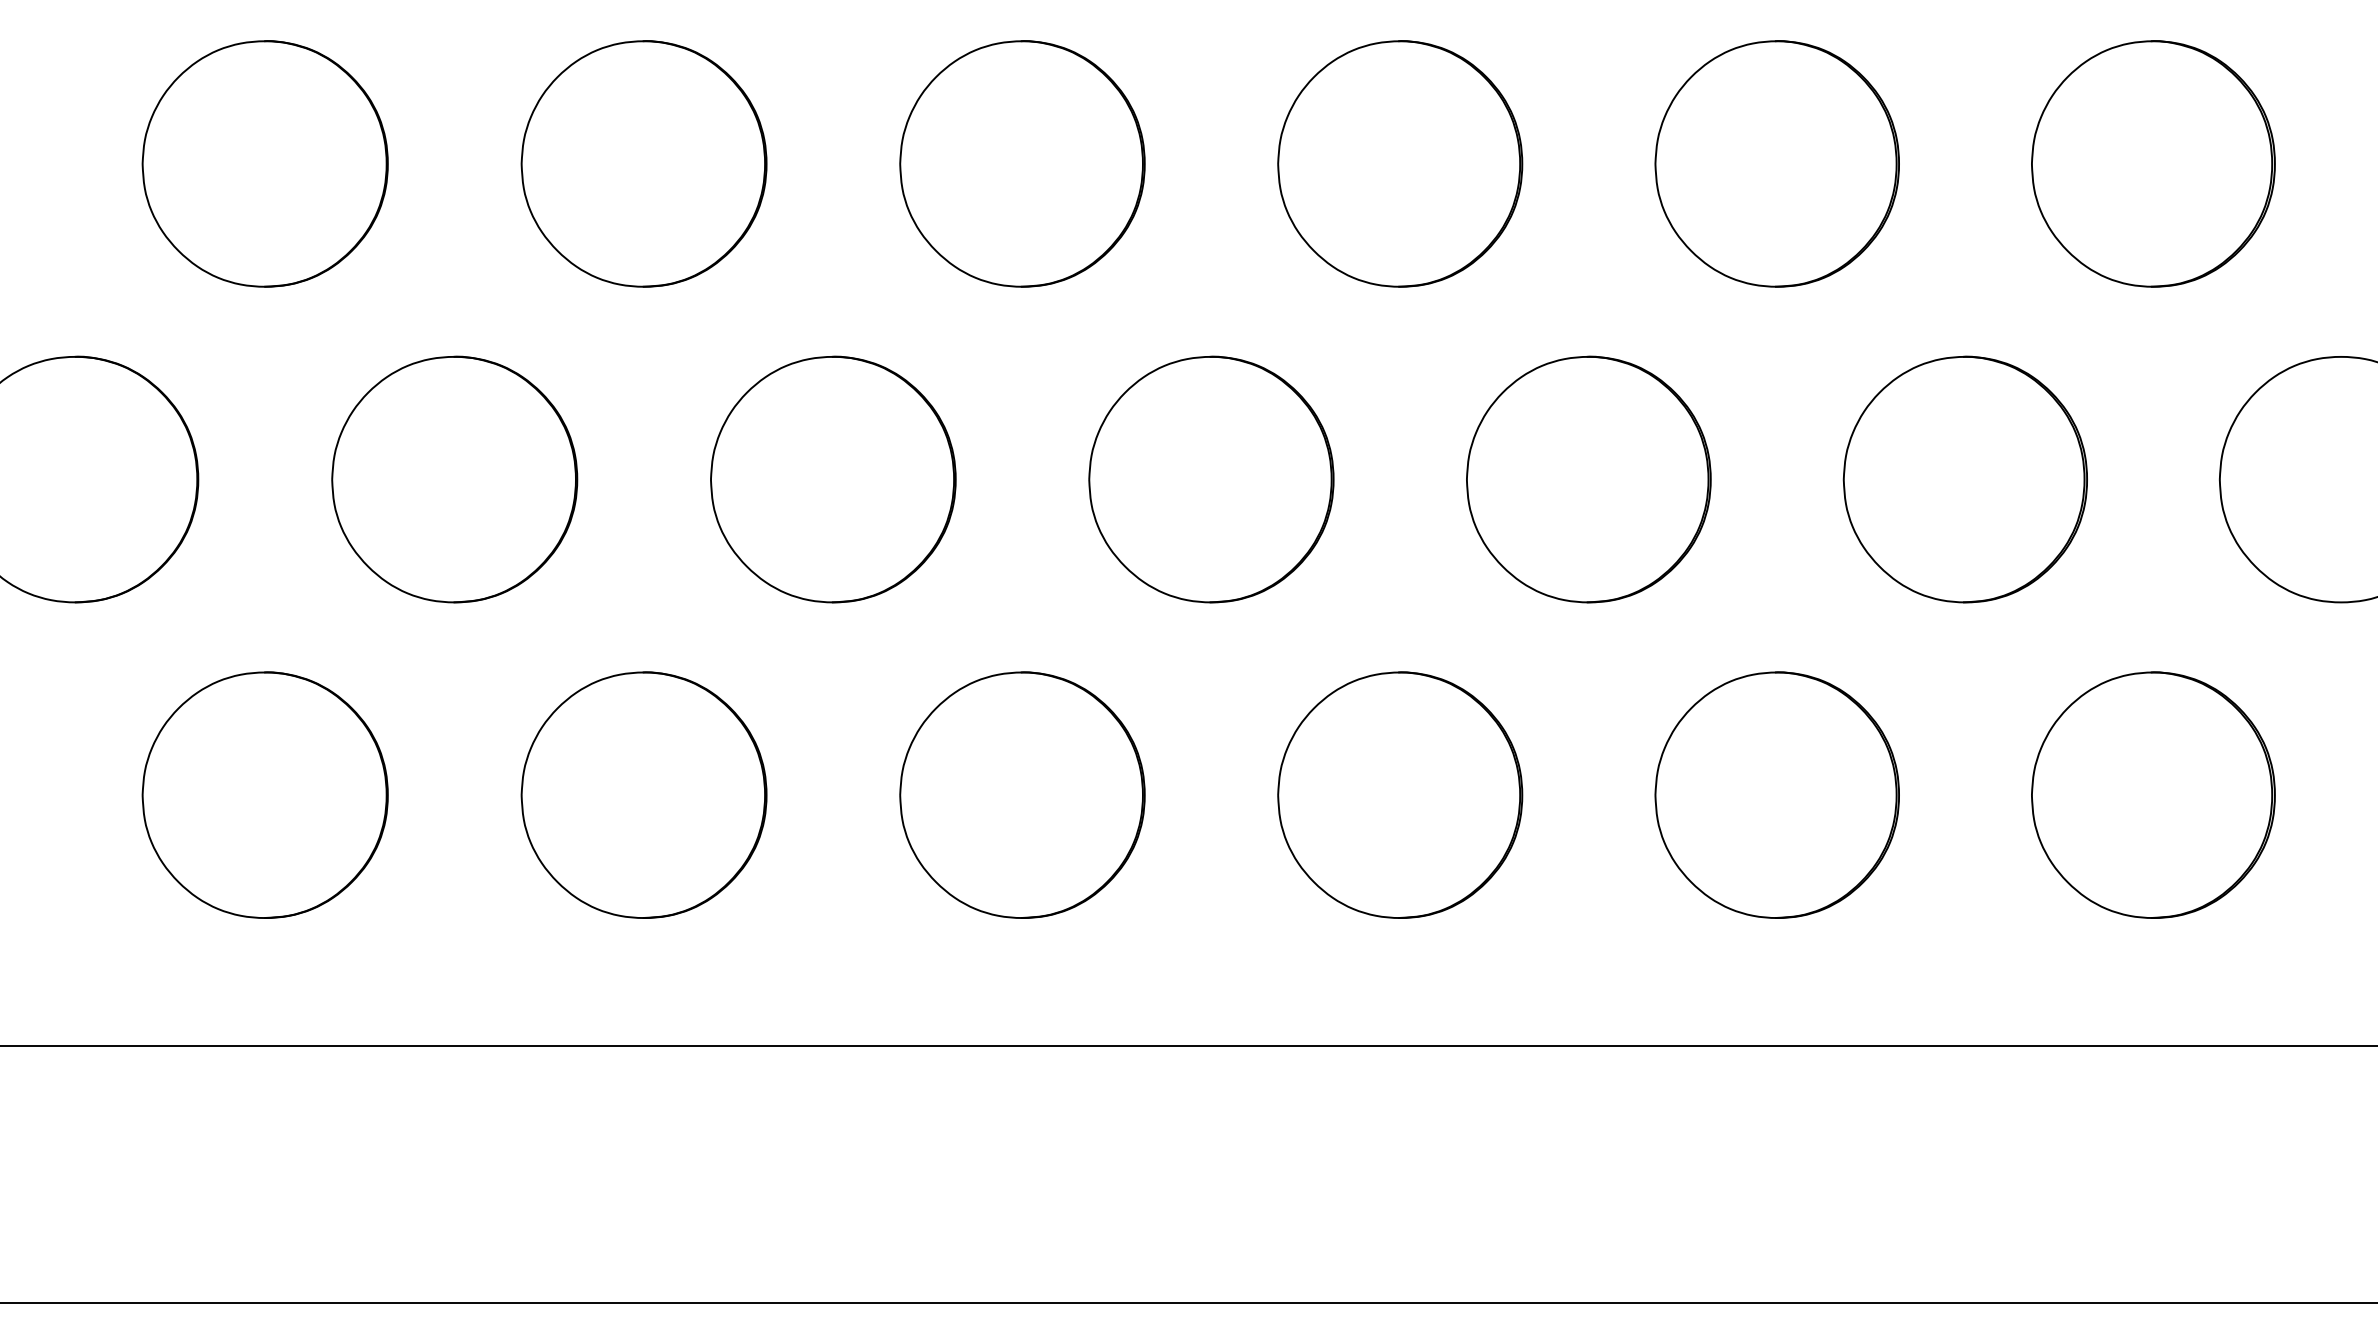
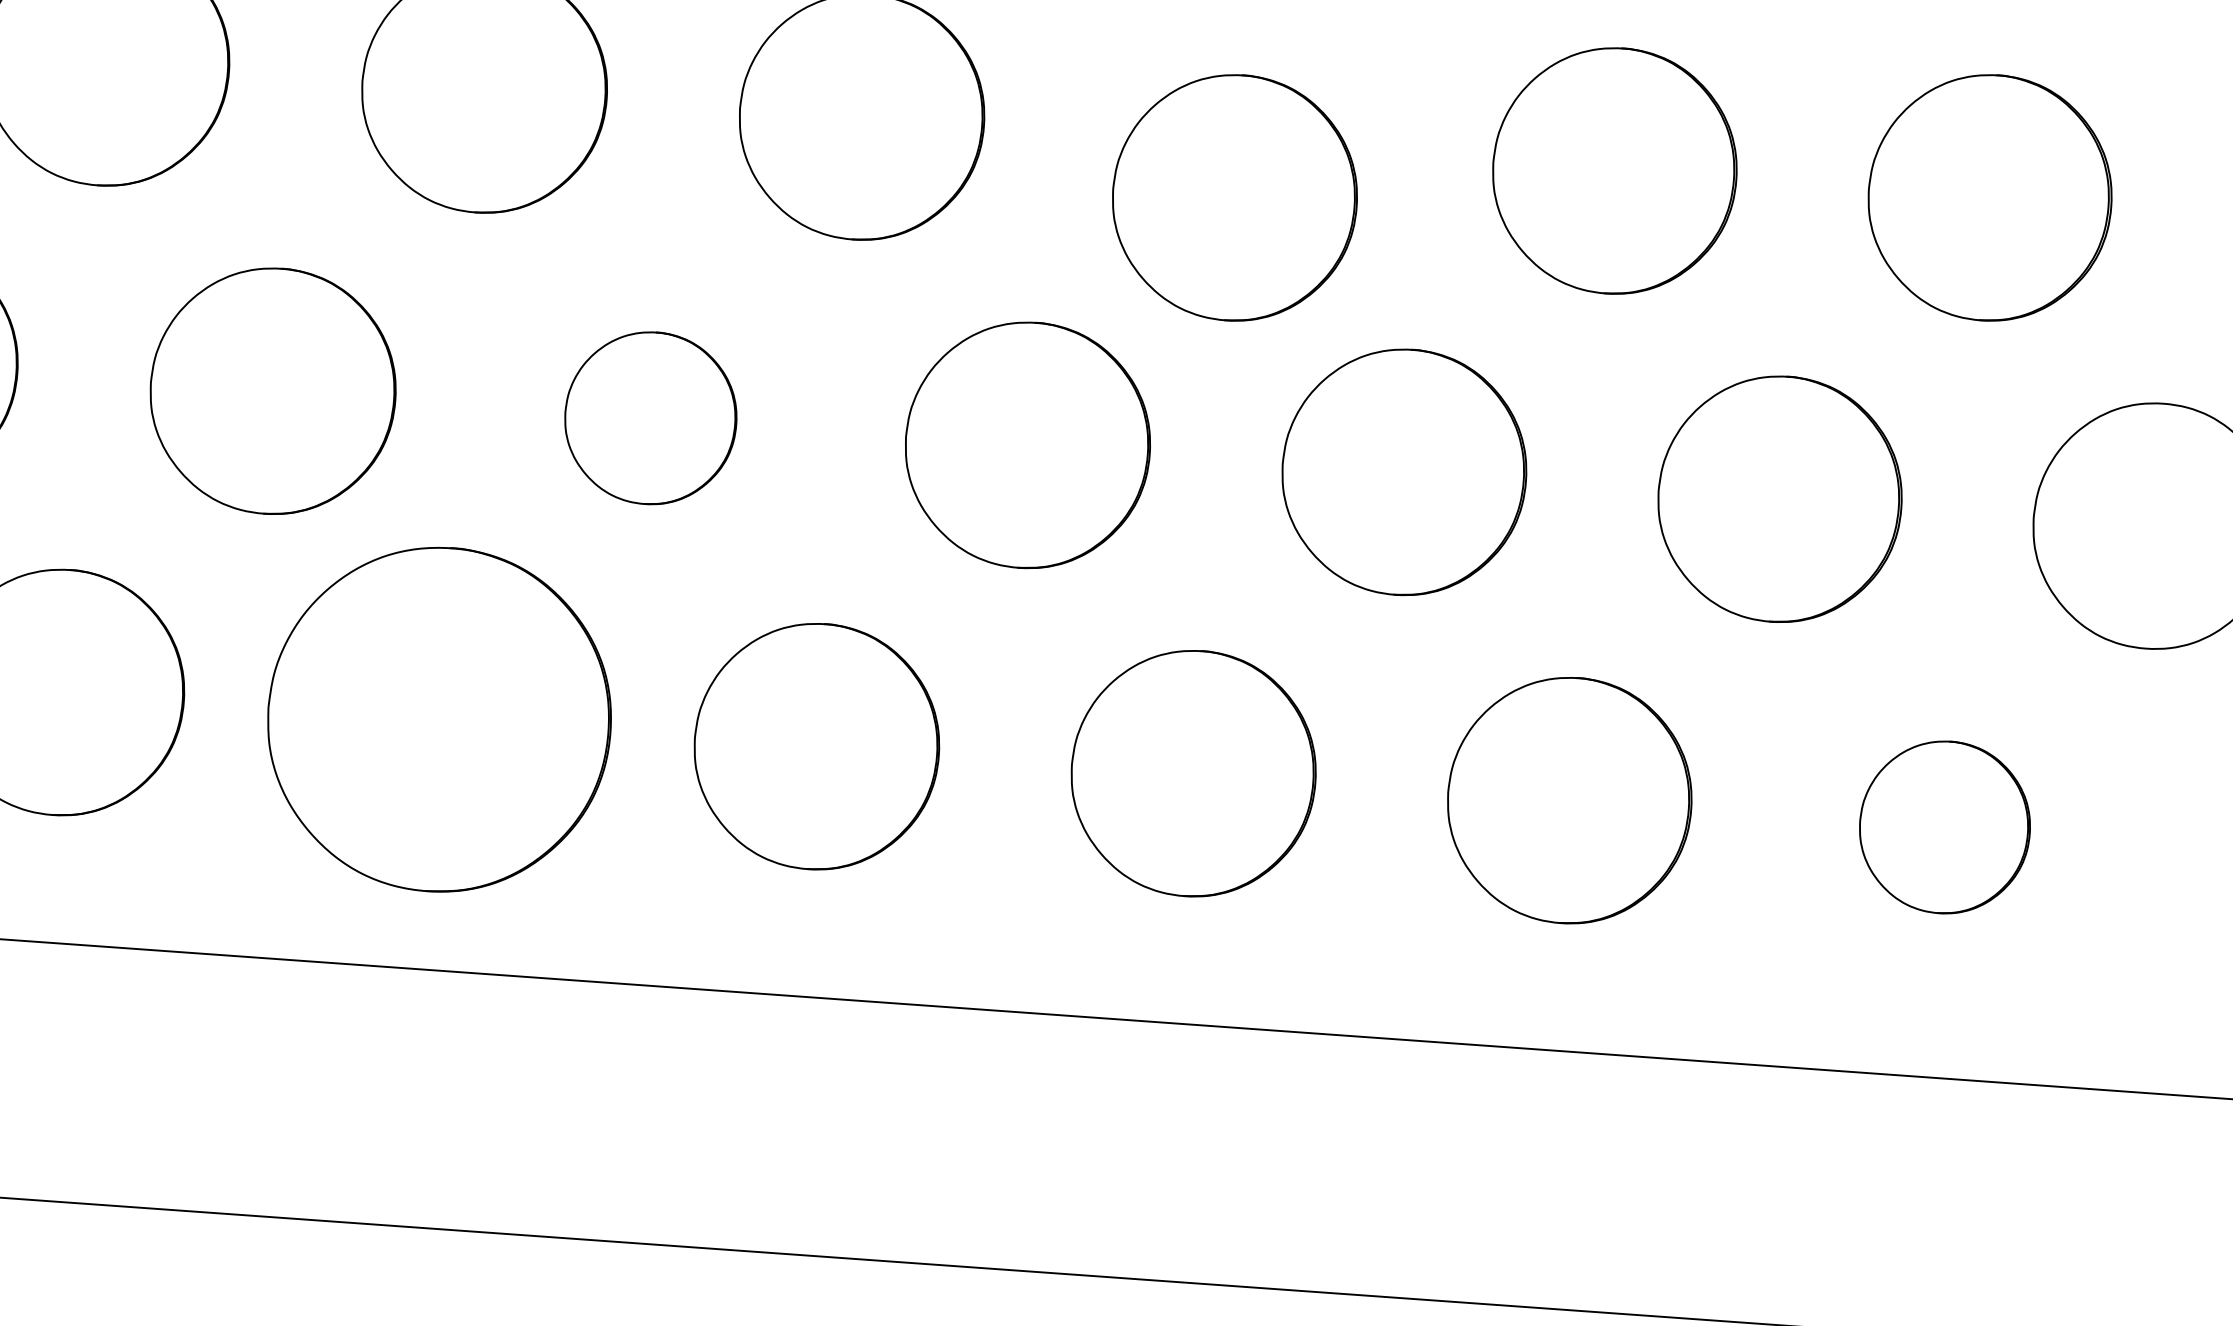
part: (1400, 163) -> (1235, 197), moved
part: (833, 479) -> (650, 418), size x0.7
part: (643, 794) -> (438, 718), size x1.4
part: (2153, 794) -> (1945, 826), size x0.7

